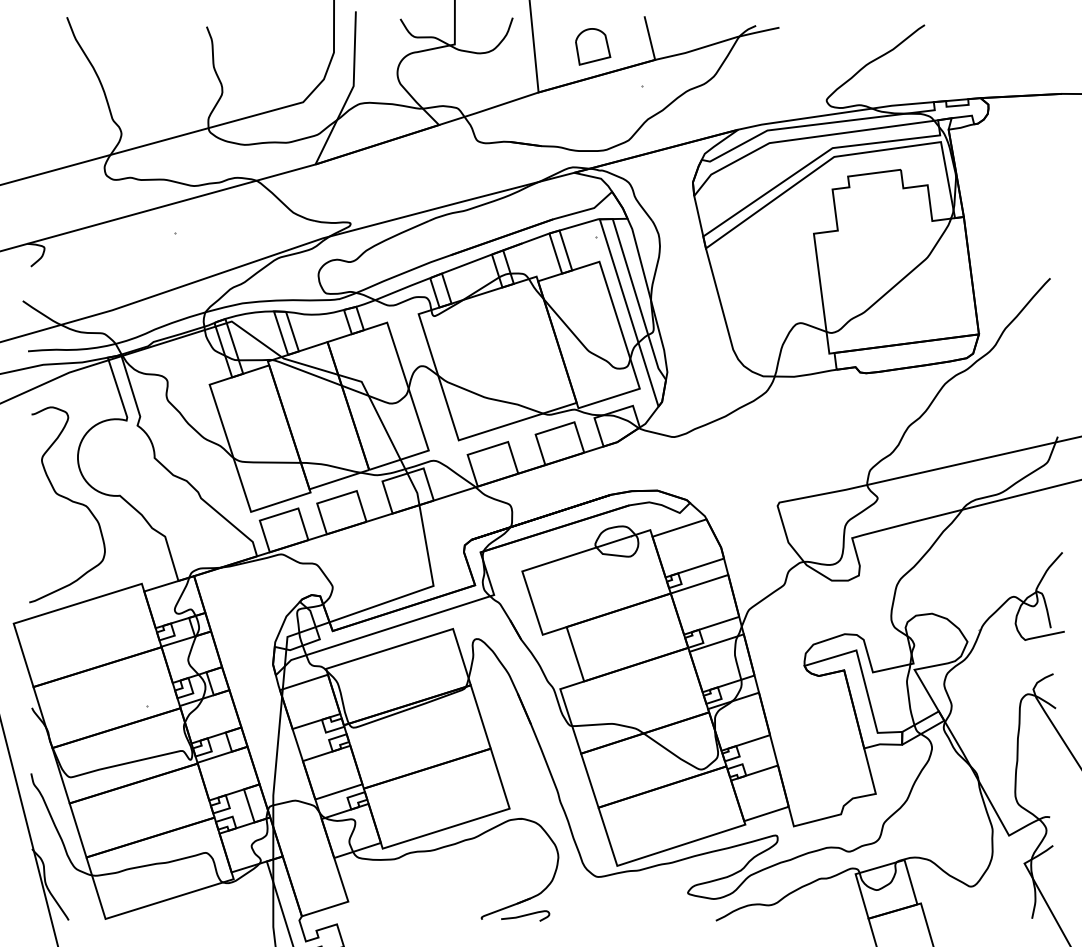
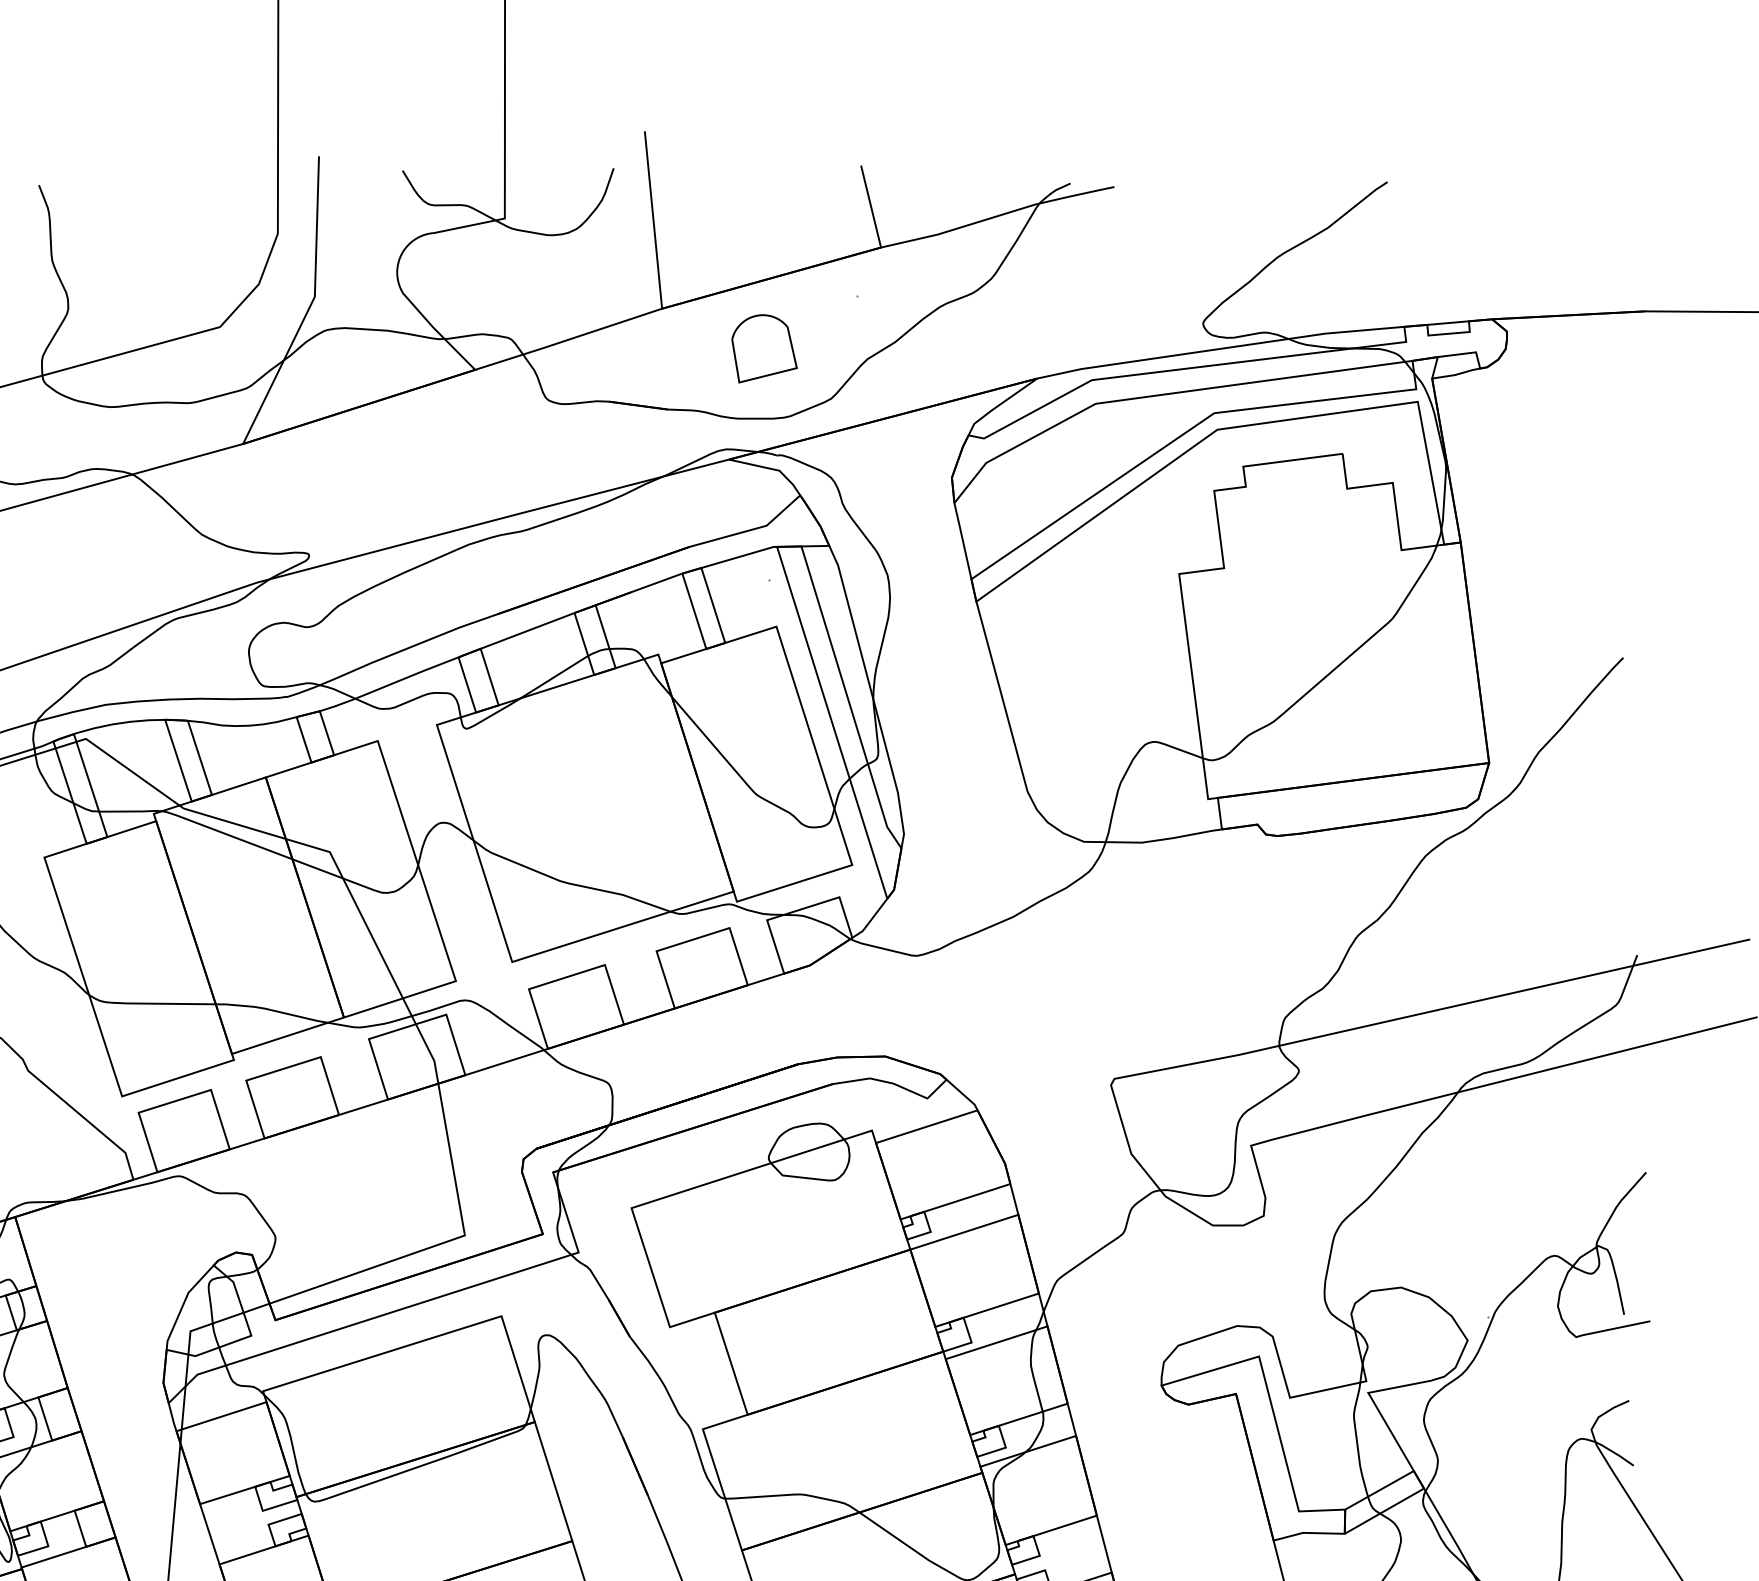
part: (593, 46) -> (765, 348), moved

